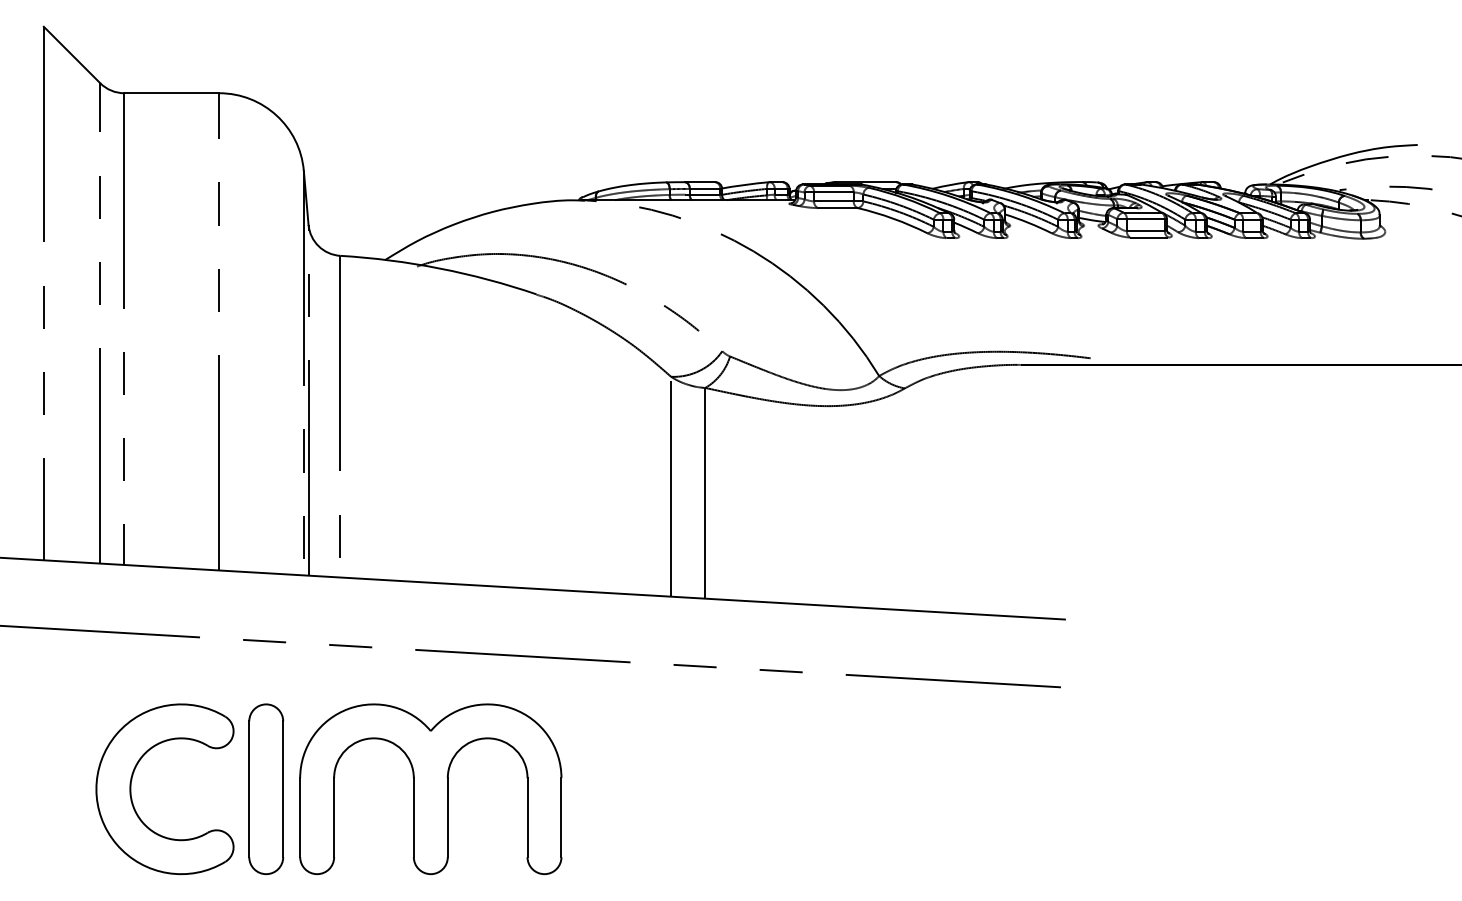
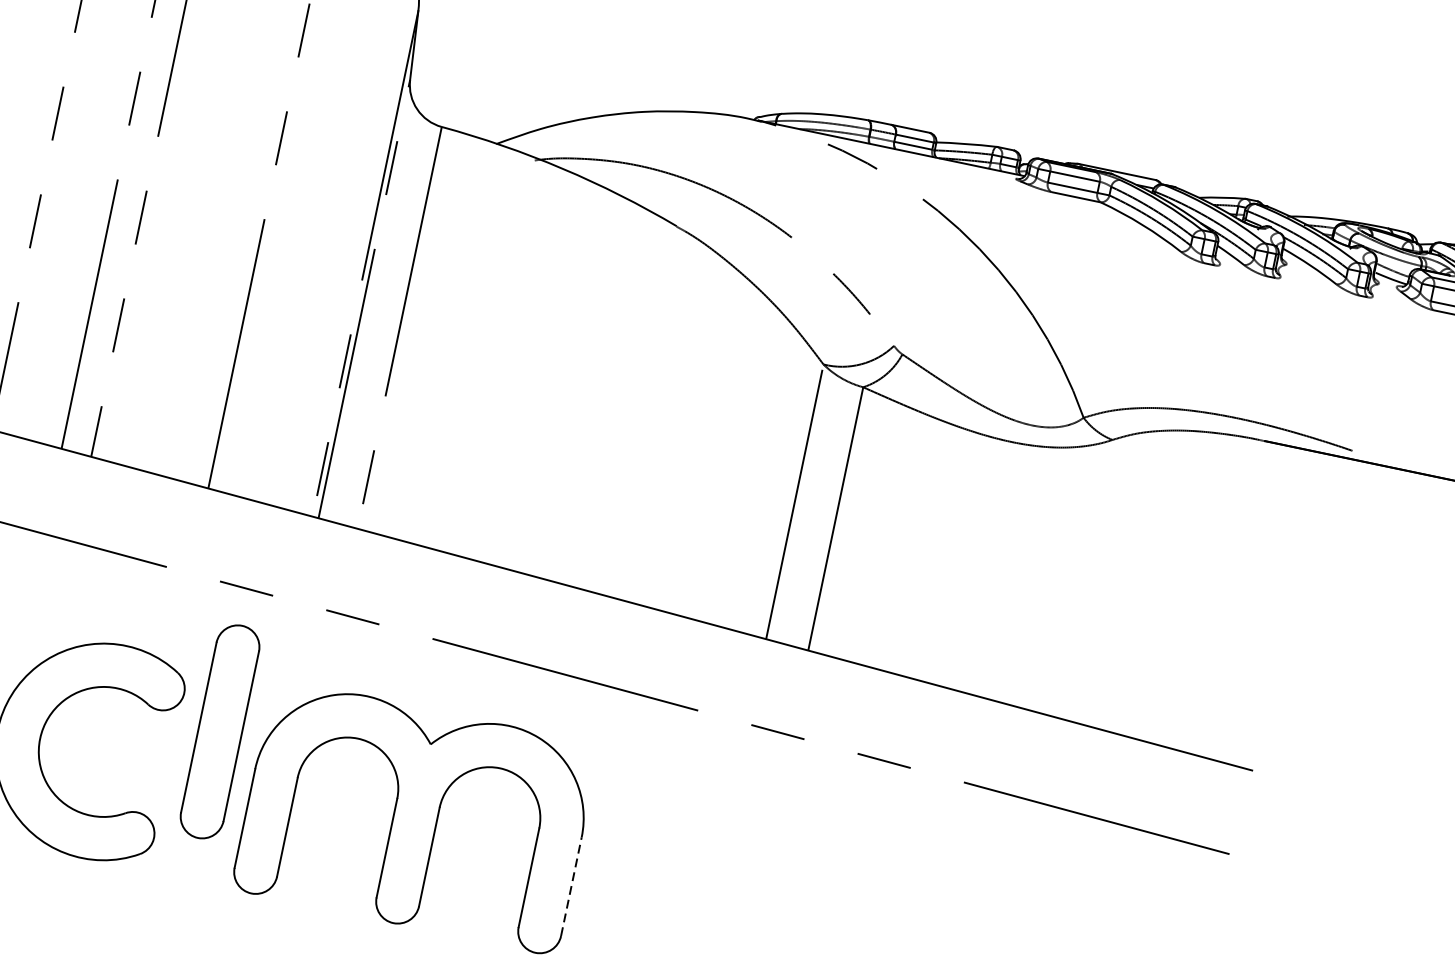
part: (266, 789) -> (220, 732), moved
line: (561, 817) -> (571, 886), solid -> dashed

